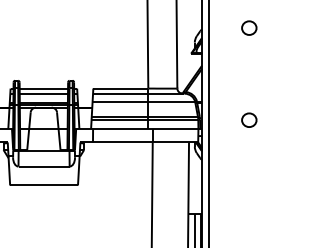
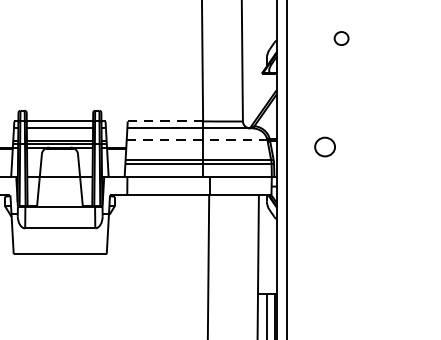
part: (249, 27) -> (341, 37), size x0.7
line: (120, 88) -> (164, 121), solid -> dashed
line: (144, 102) -> (197, 140), solid -> dashed
part: (249, 119) -> (325, 146), moved

